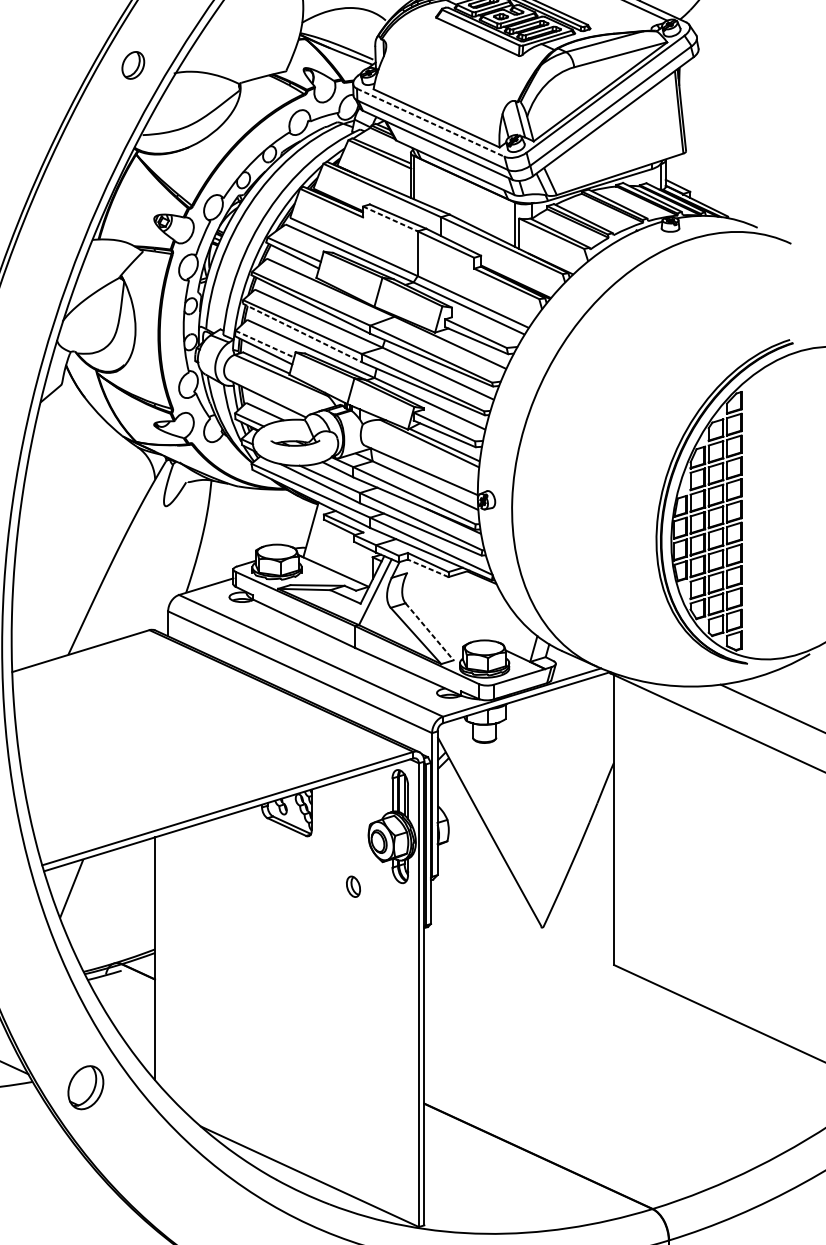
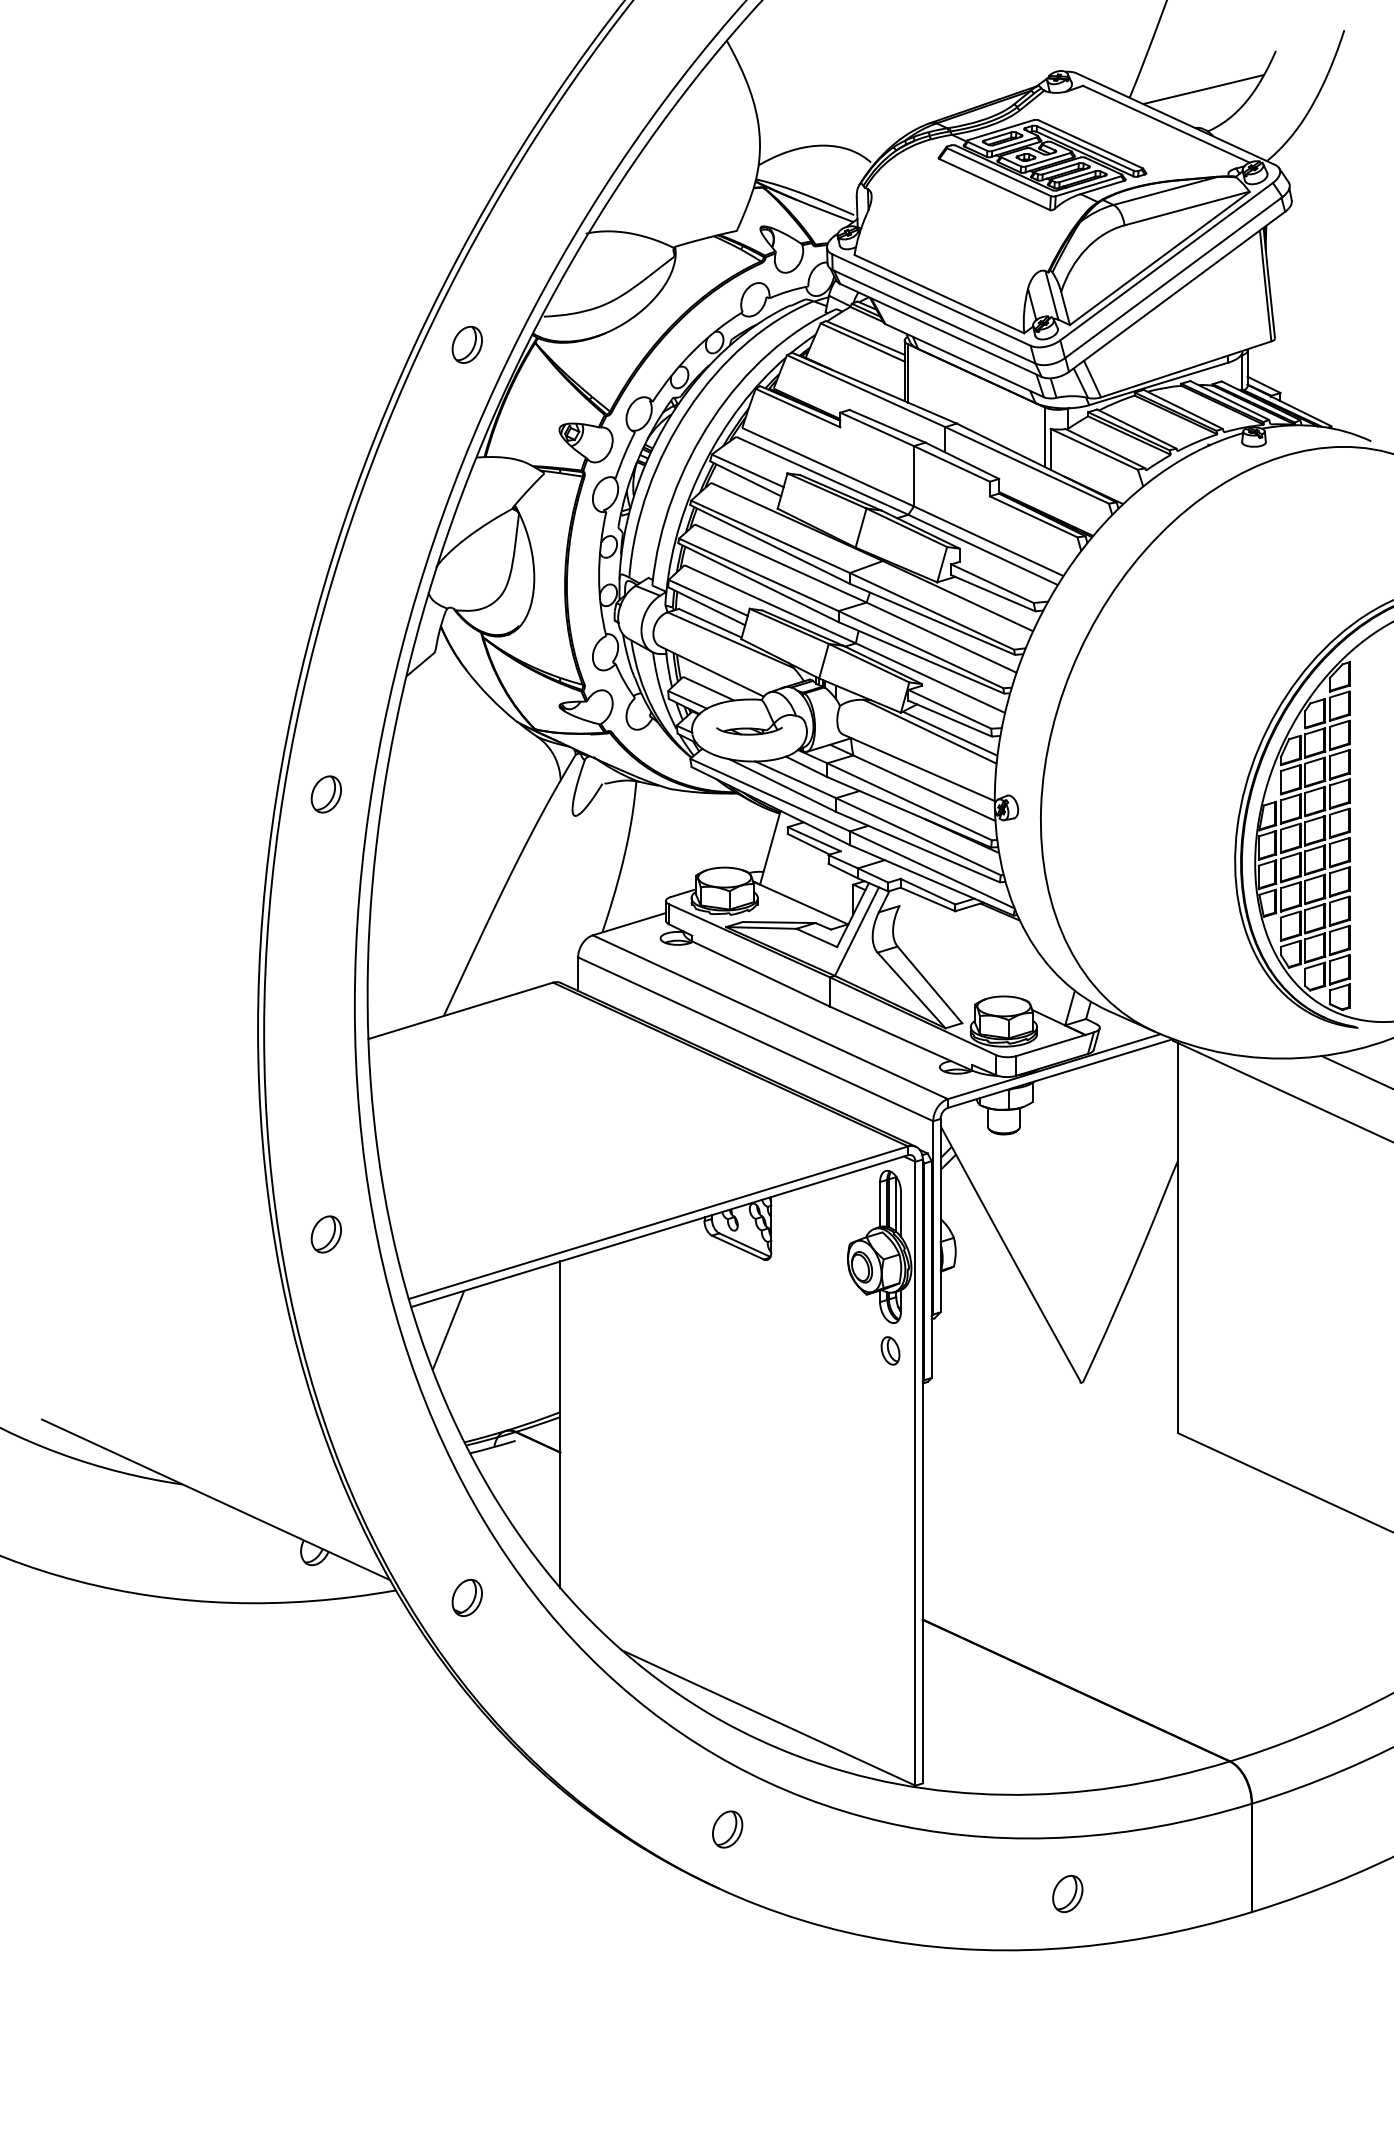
part: (132, 65) -> (466, 344), moved
line: (430, 123) -> (931, 300), dashed -> solid
line: (390, 218) -> (877, 429), dashed -> solid
line: (302, 332) -> (758, 582), dashed -> solid
line: (265, 344) -> (708, 598), dashed -> solid
line: (427, 568) -> (927, 899), dashed -> solid
line: (430, 632) -> (930, 985), dashed -> solid
part: (353, 886) -> (890, 1350), moved
part: (85, 1087) -> (466, 1597), size x0.62

